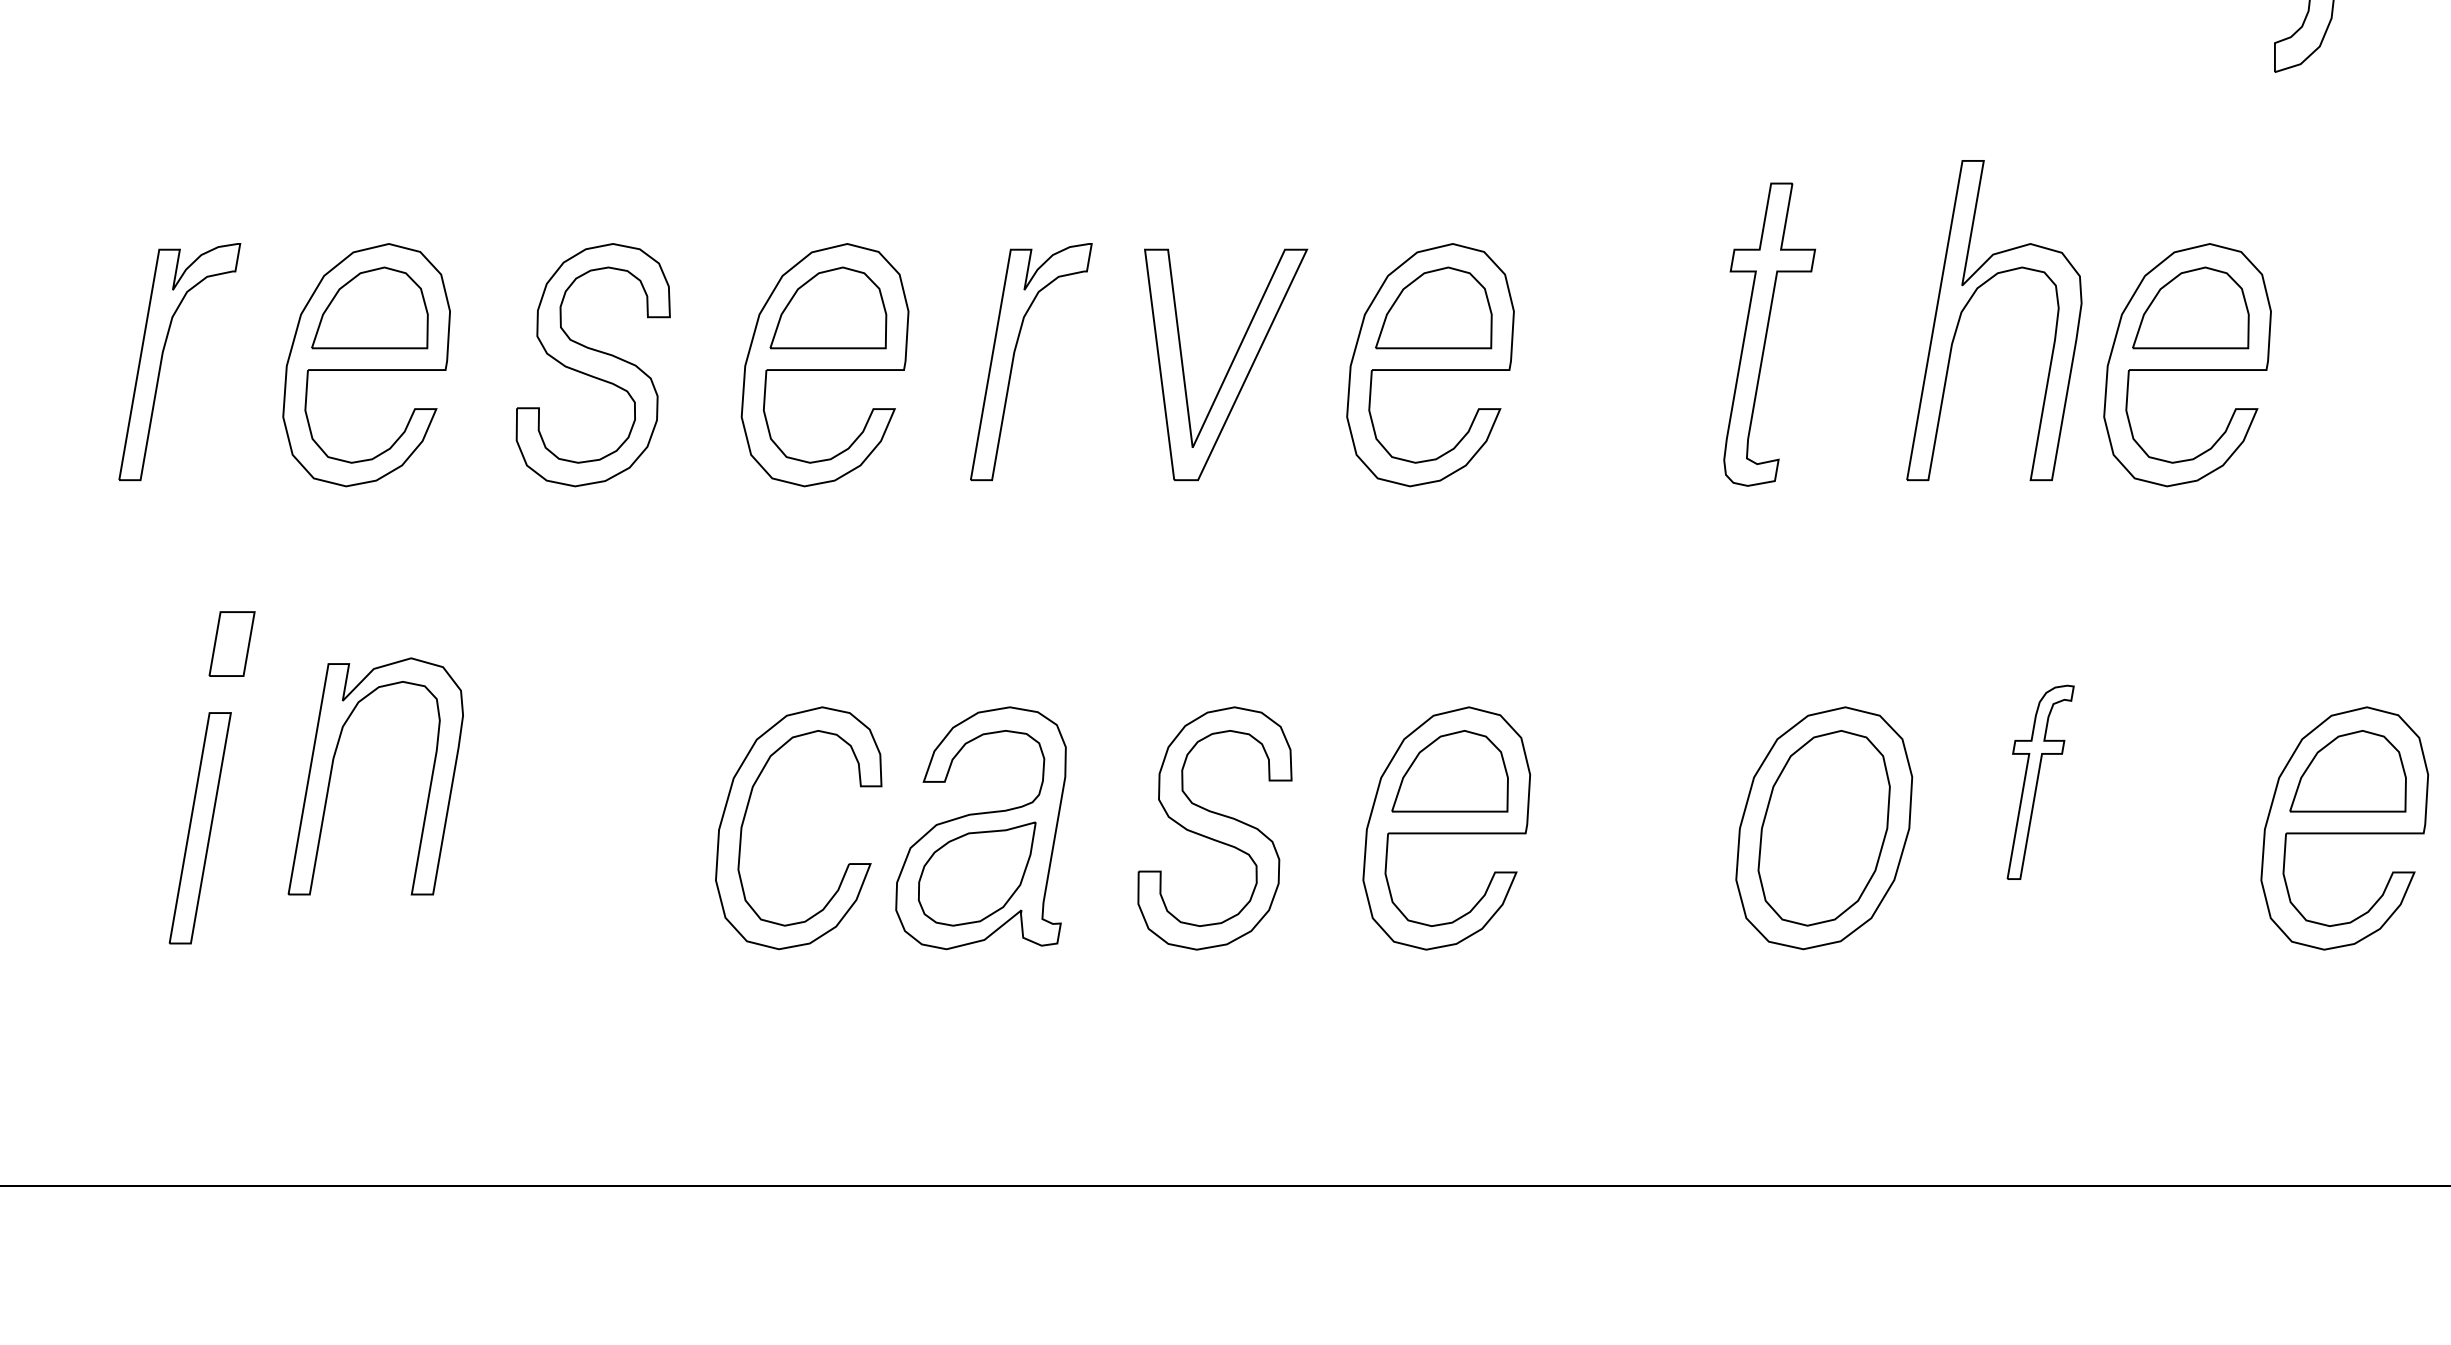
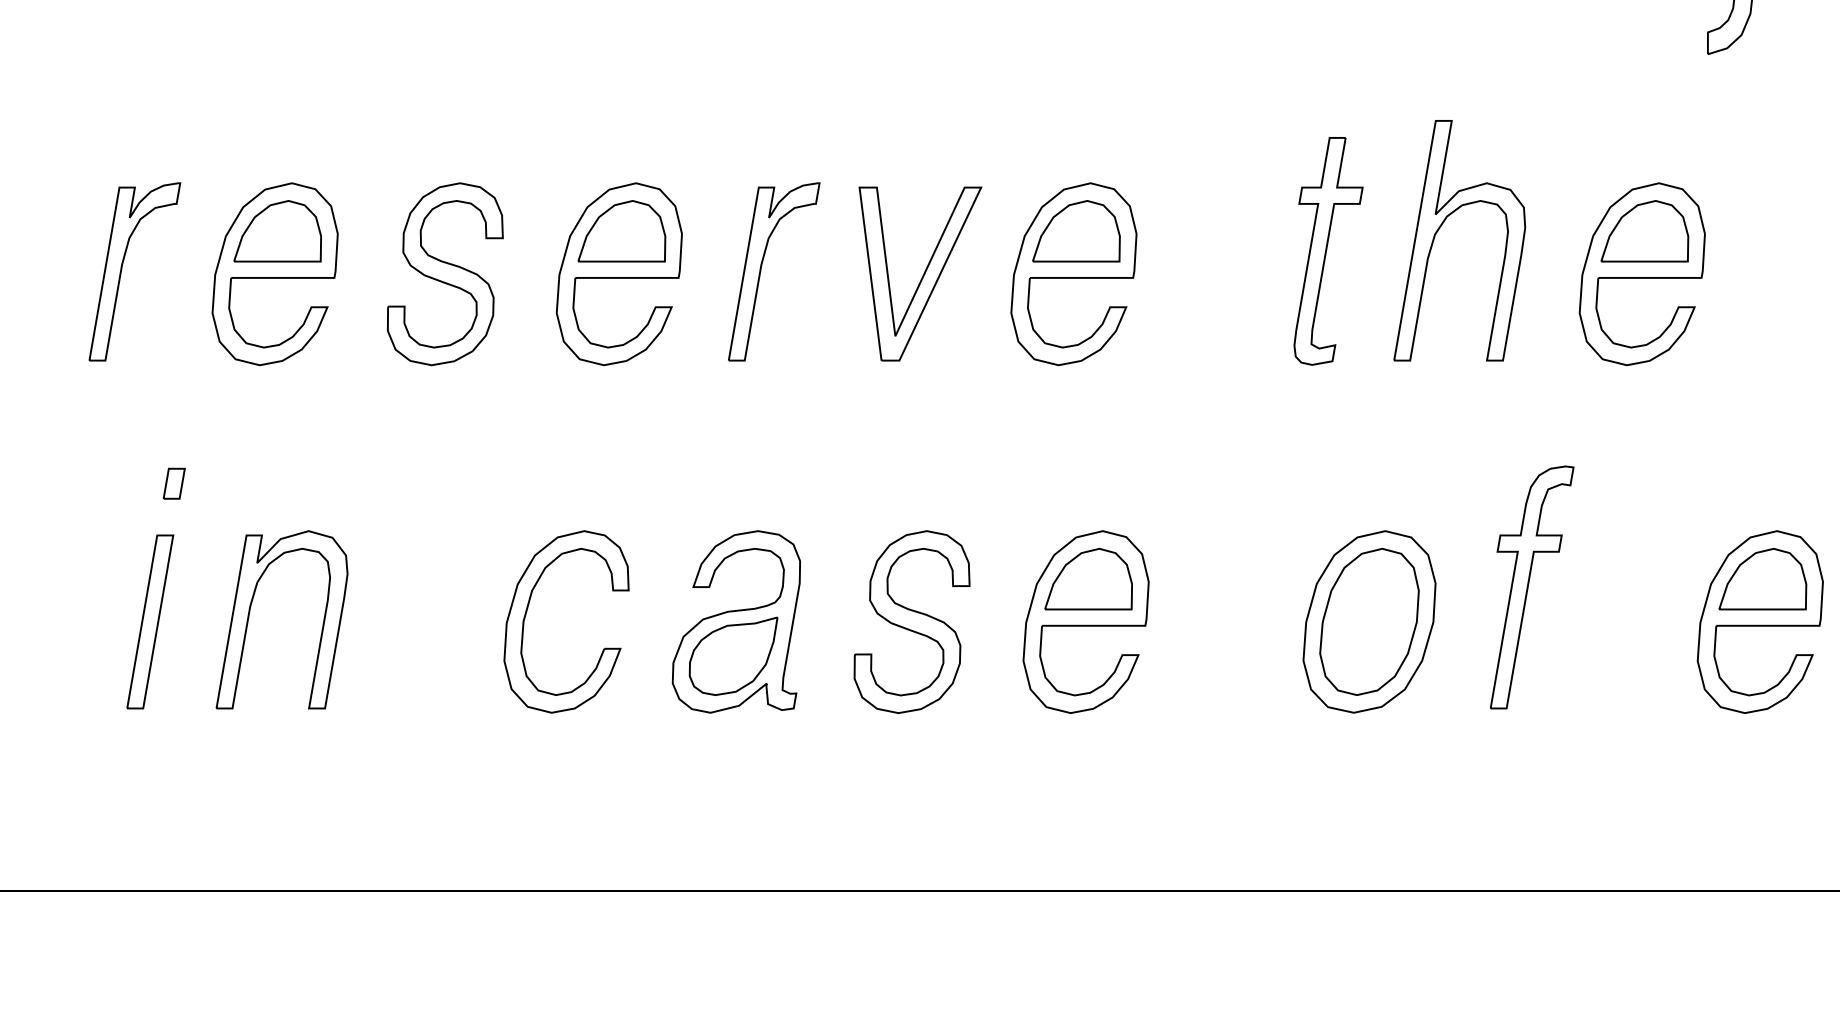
part: (1969, 302) -> (1441, 227), moved
part: (232, 644) -> (174, 483), size x0.62
part: (332, 771) -> (249, 616), moved
part: (2040, 782) -> (1531, 587), size x1.67
part: (746, 814) -> (527, 611), moved

